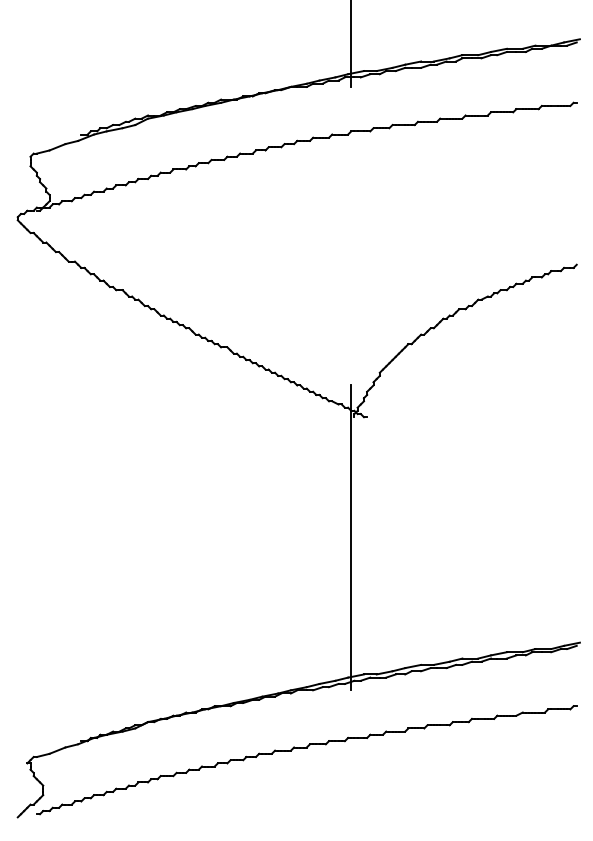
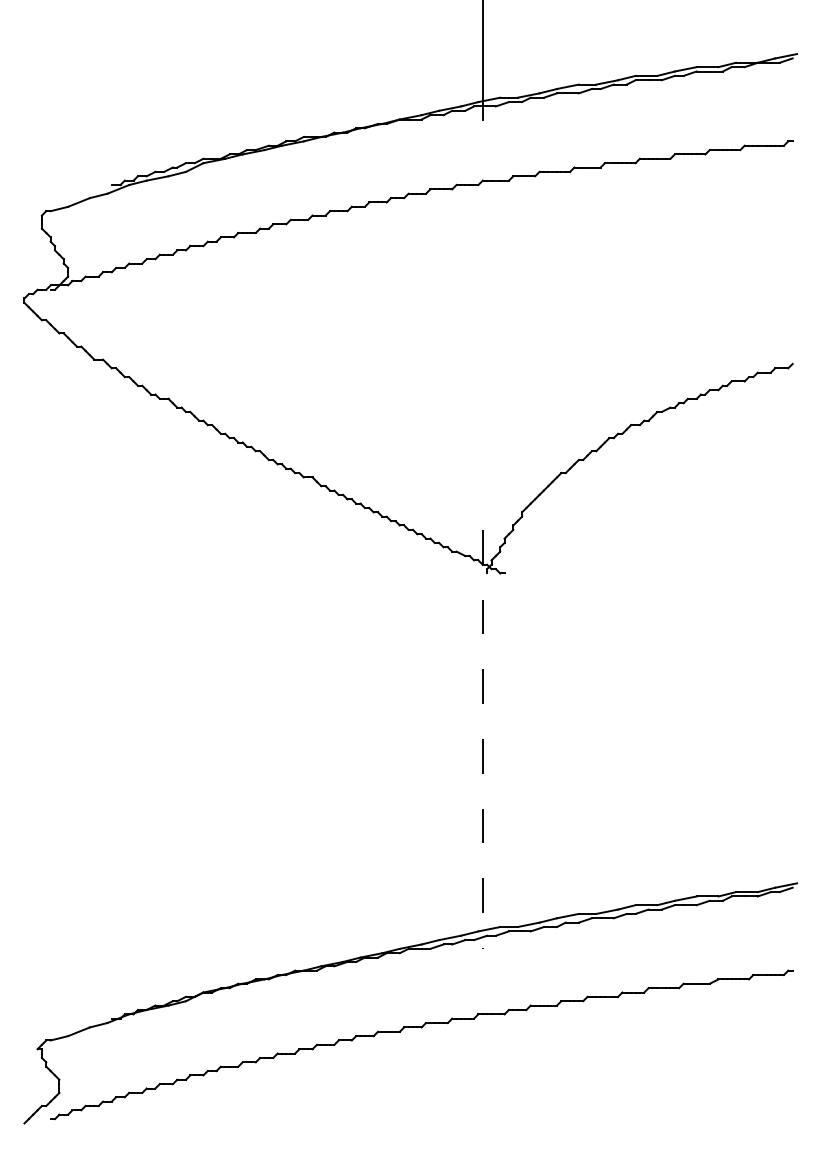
line: (351, 538) -> (483, 740), solid -> dashed

